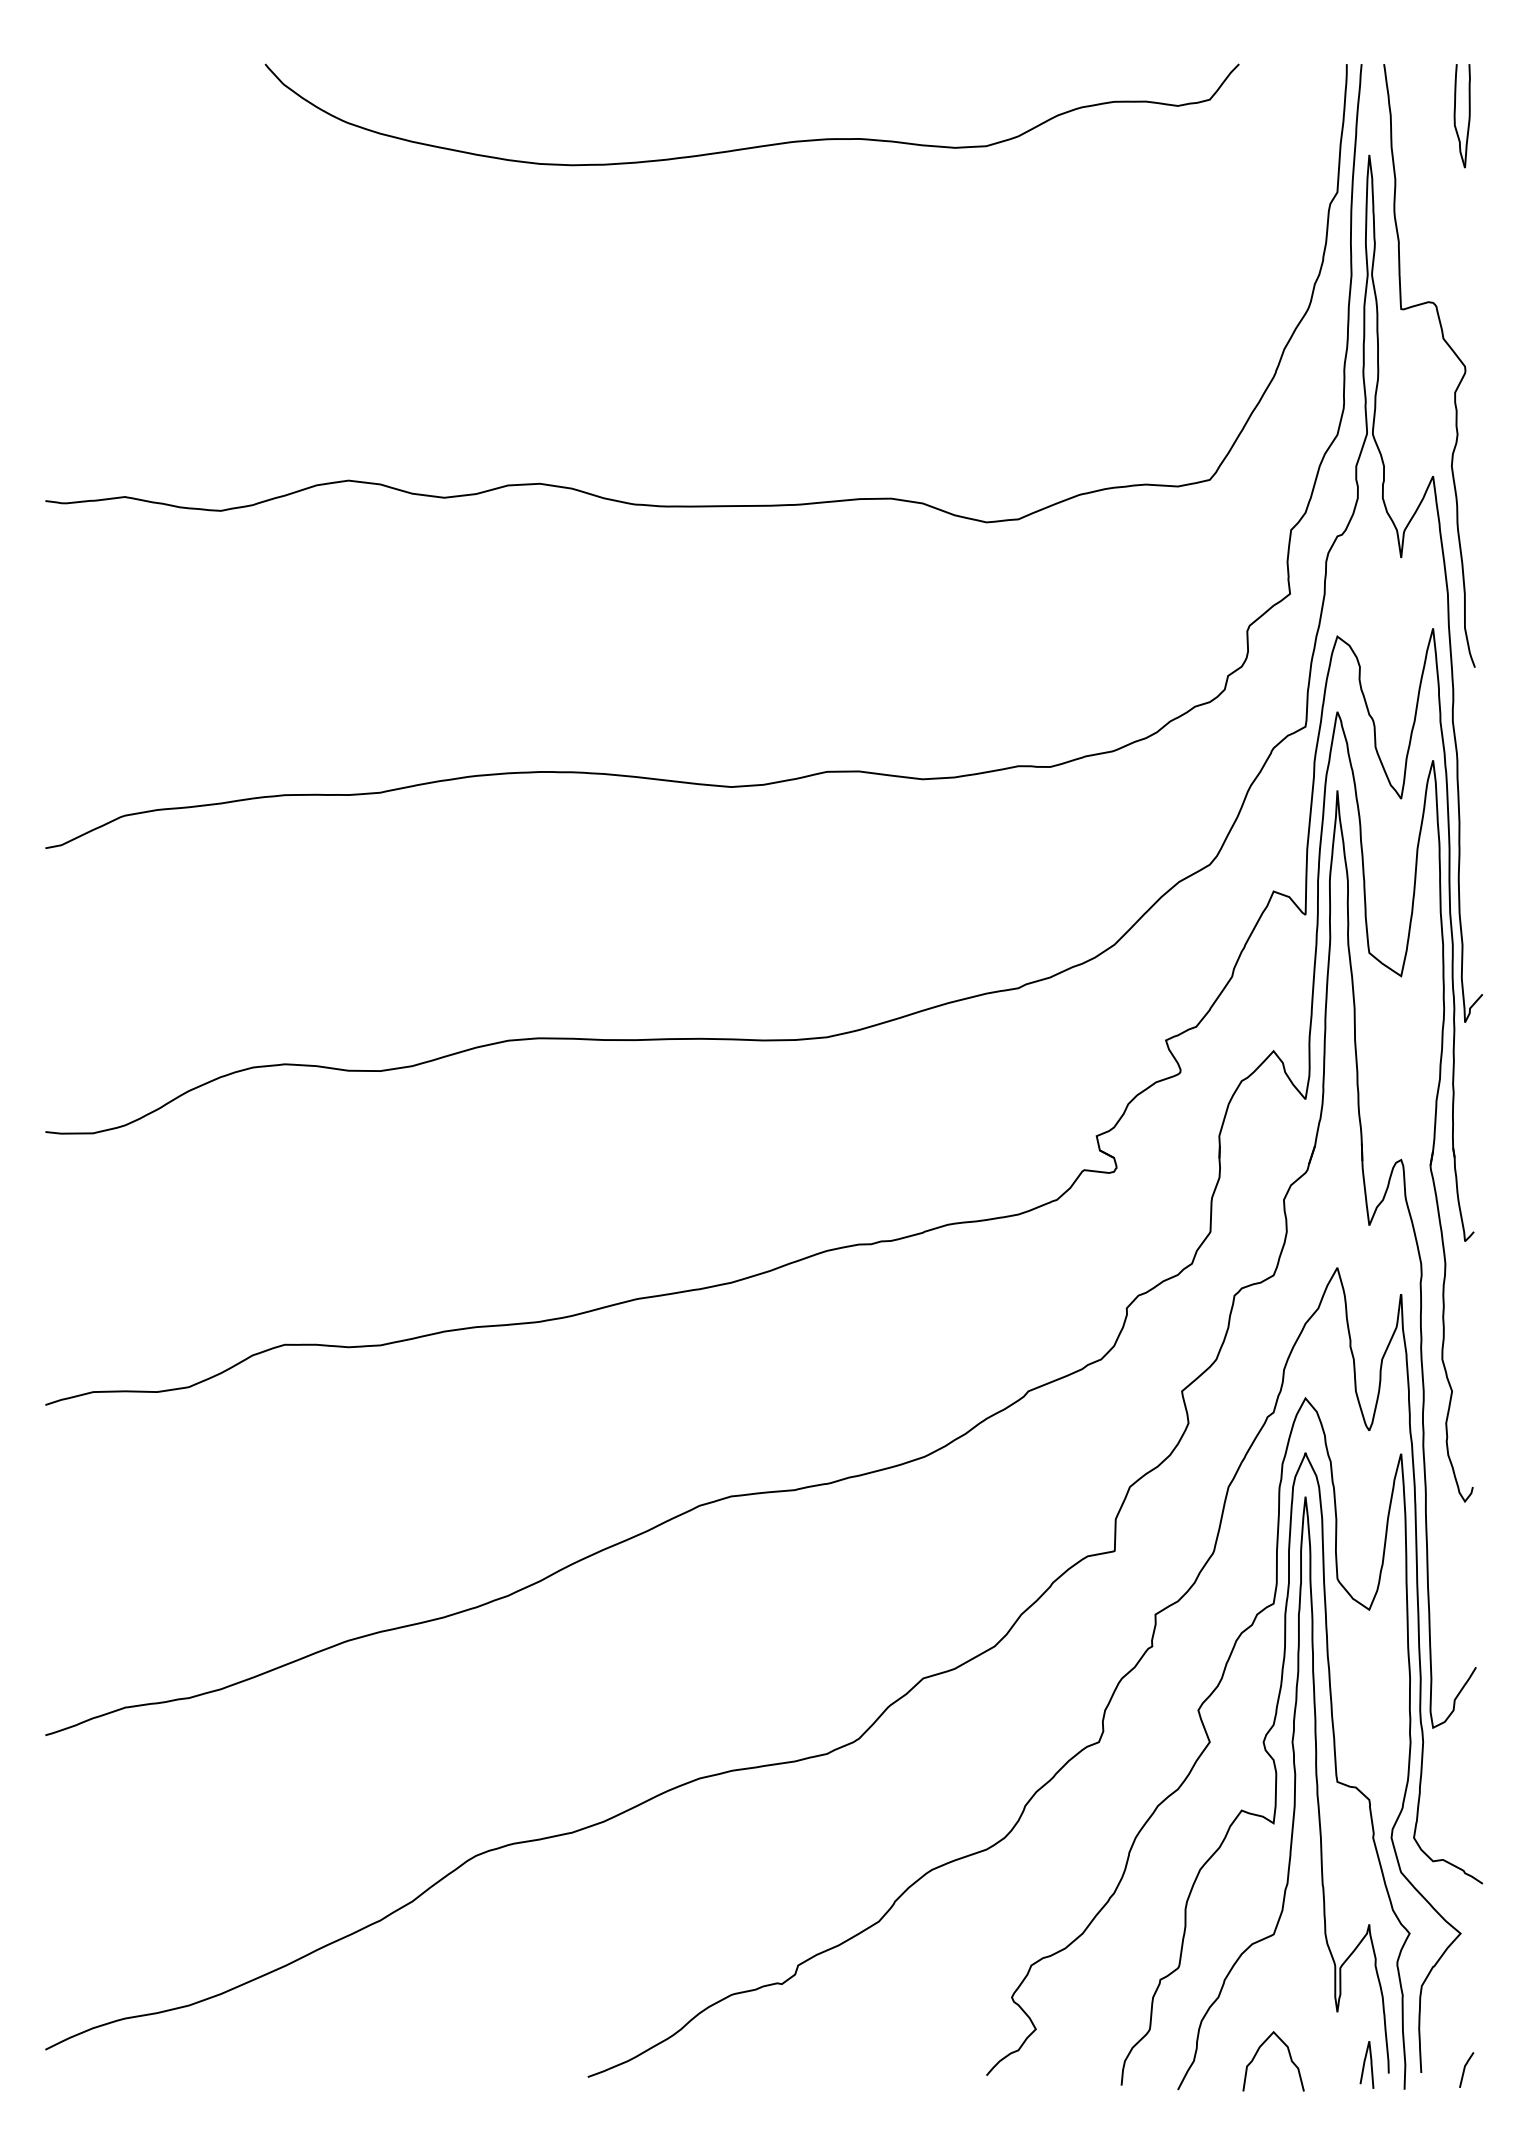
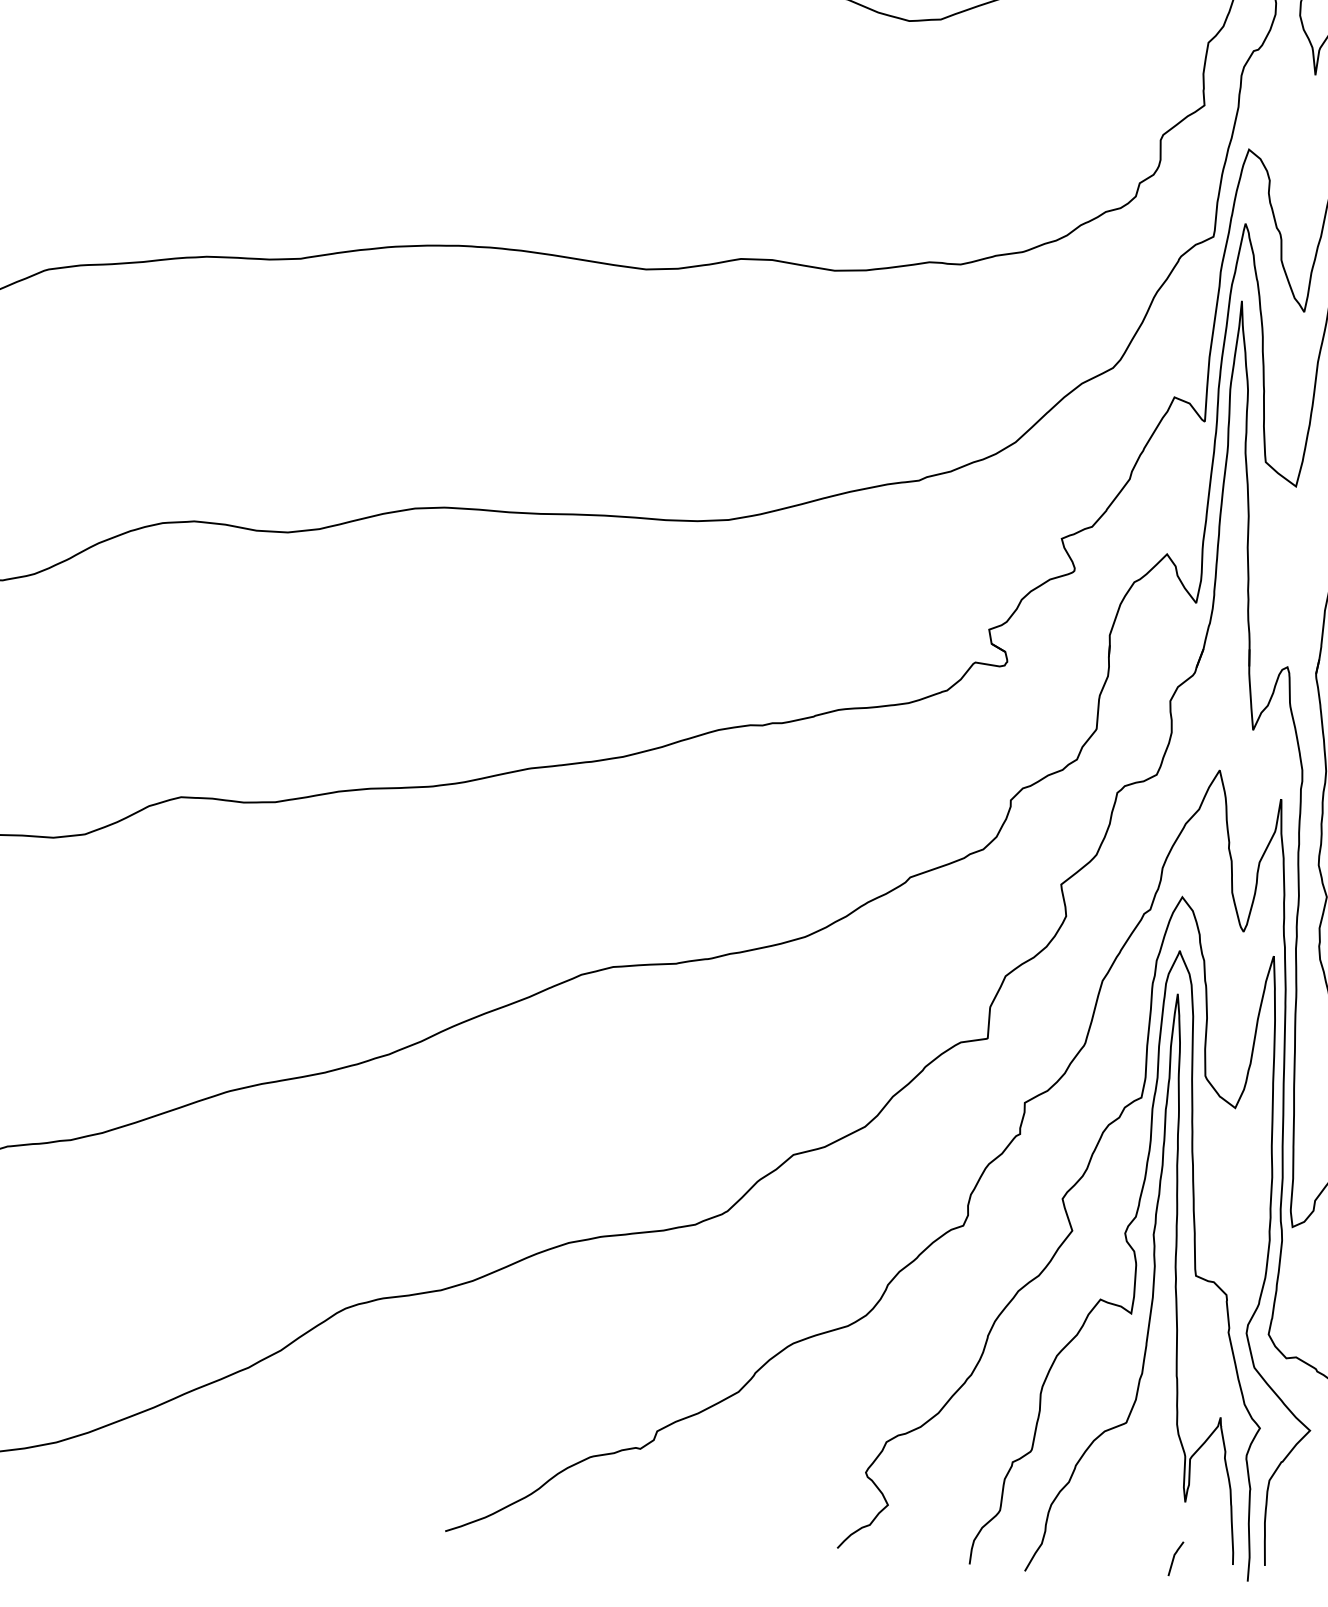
curve: (1289, 2057) -> (1136, 1544), removed
curve: (1365, 2063) -> (1210, 1554), removed
line: (1465, 2069) -> (1174, 1558), moved

